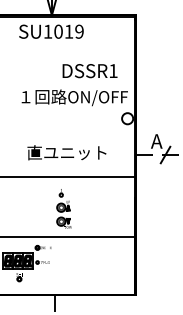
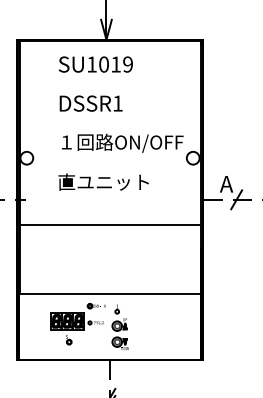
text: (51, 31) -> (95, 64), moved
text: (89, 70) -> (90, 103), moved
text: (74, 97) -> (122, 142), moved
text: (66, 152) -> (103, 181), moved
part: (63, 208) -> (119, 327), moved

